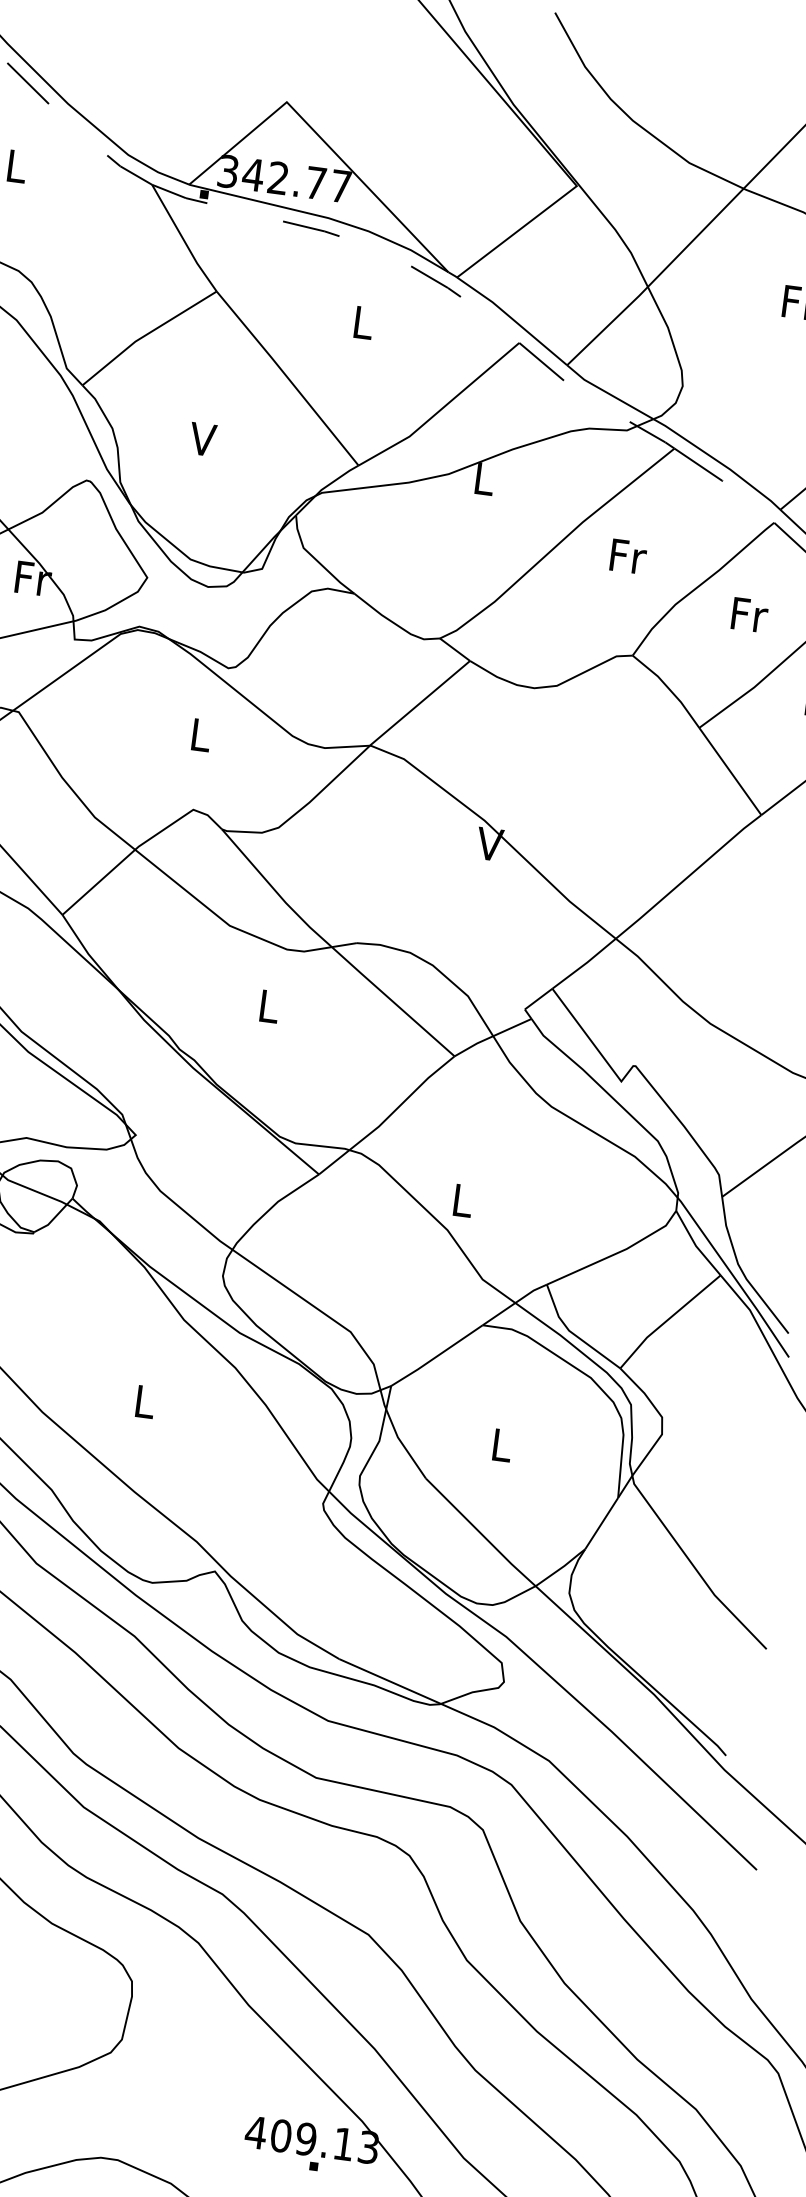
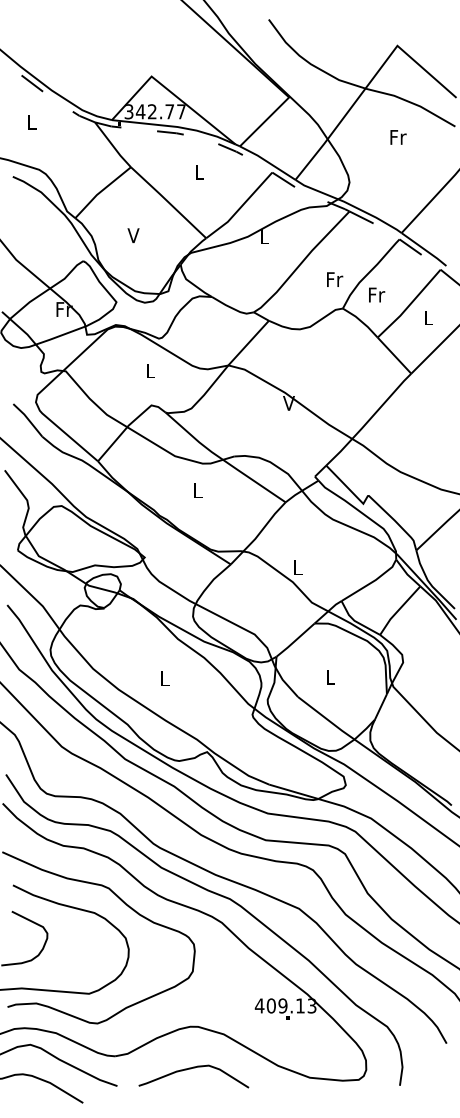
text: (629, 556) -> (335, 279), moved
text: (751, 614) -> (377, 294), moved

